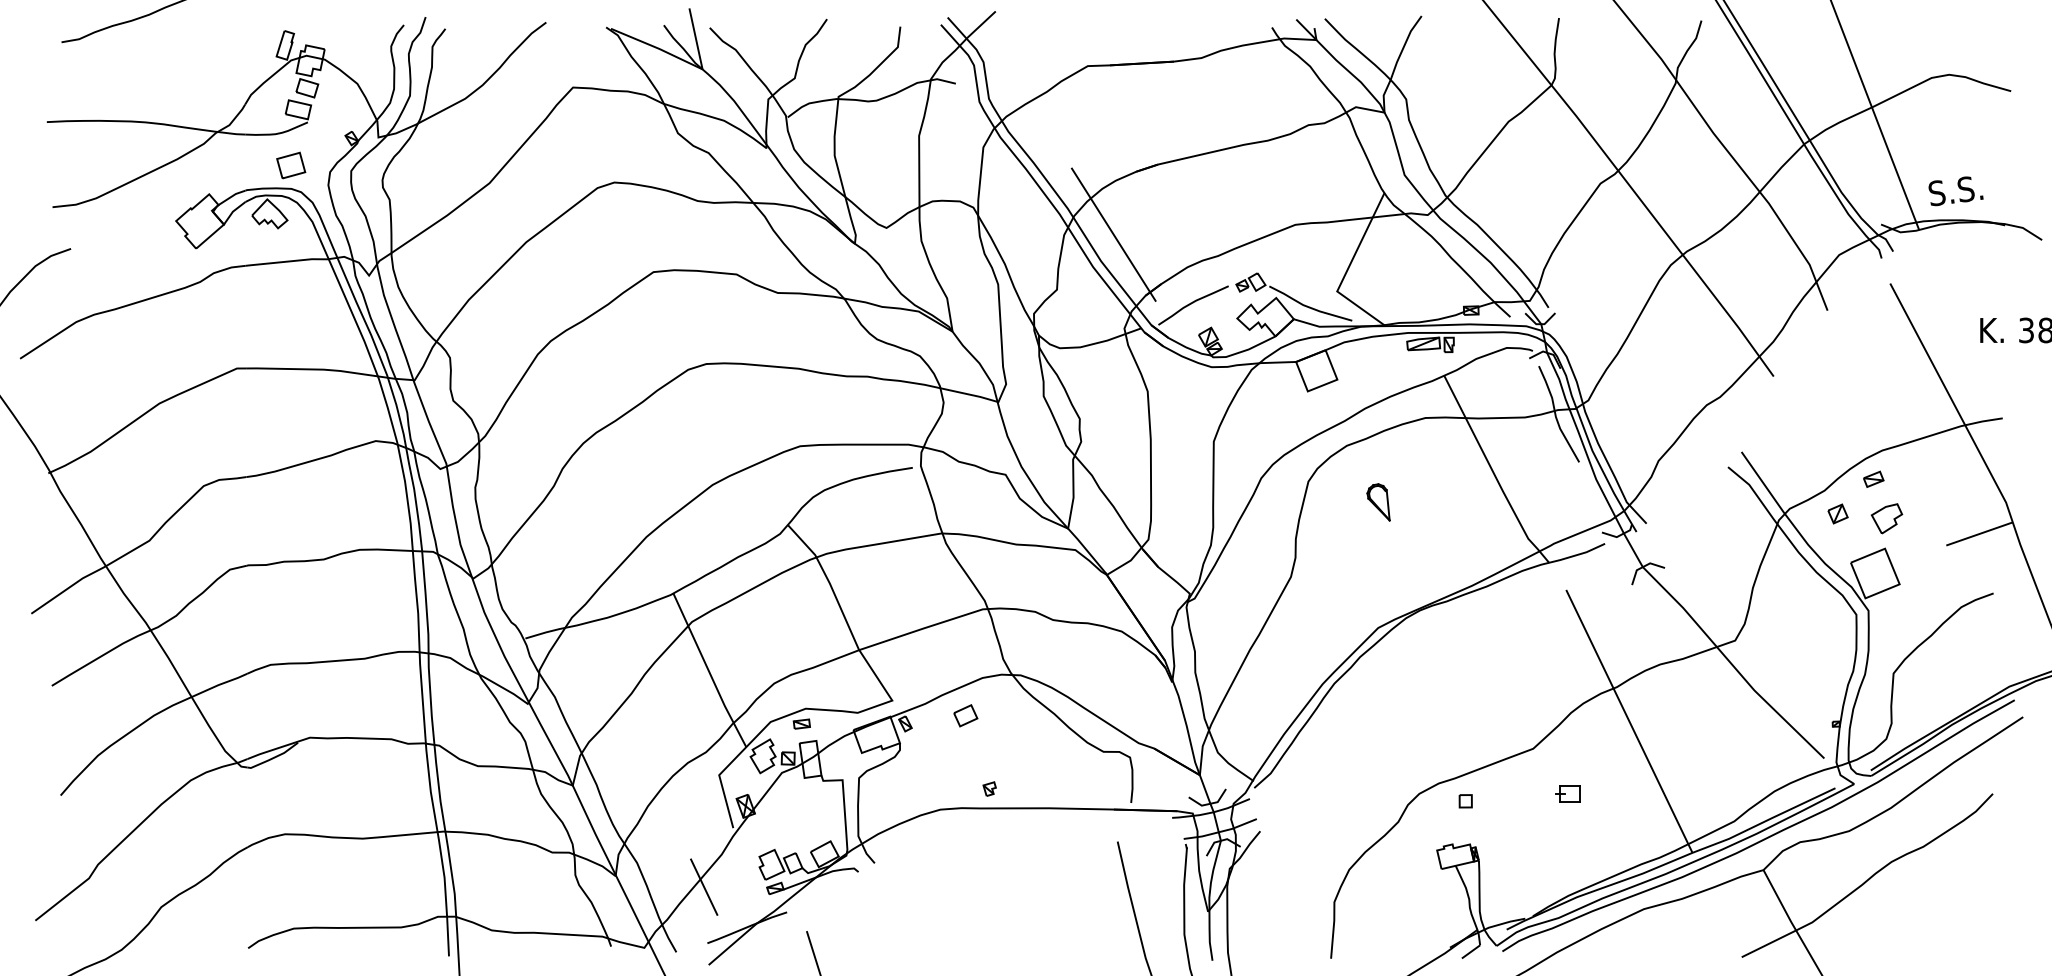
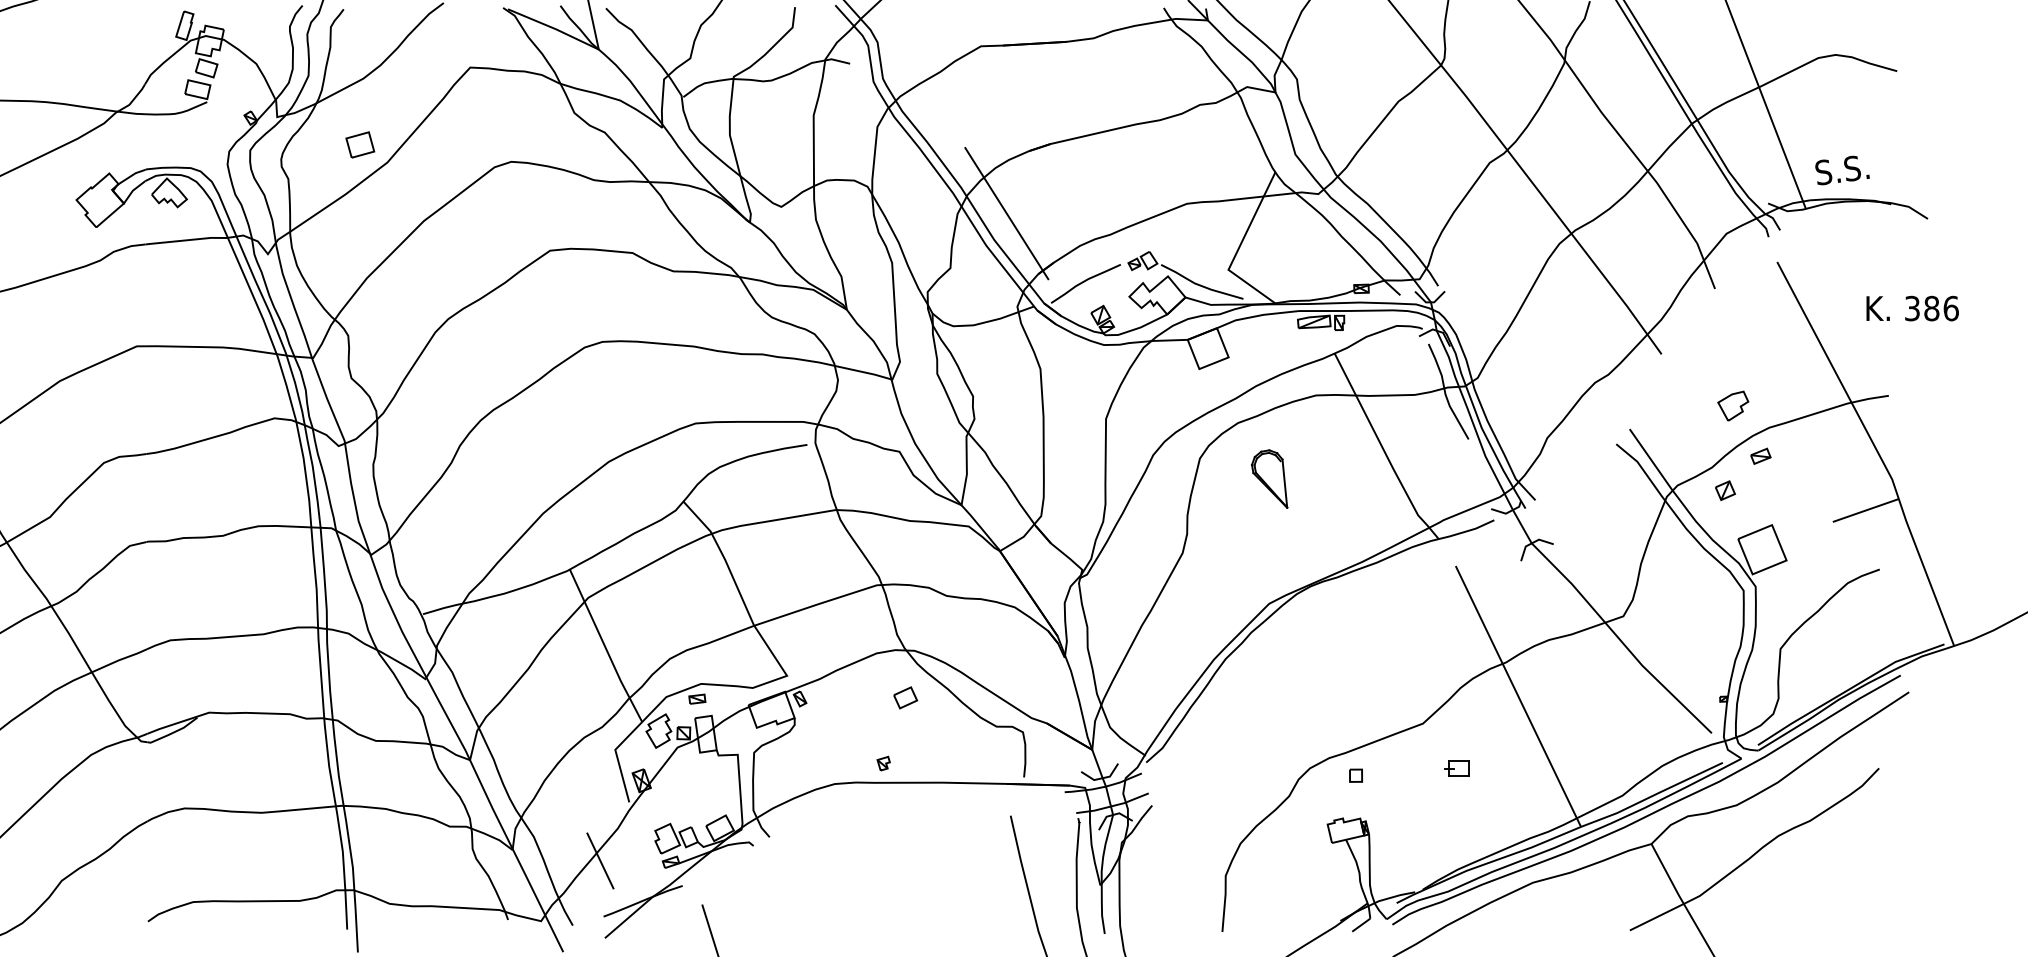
part: (291, 165) -> (360, 144), moved
part: (1378, 502) -> (1269, 479), size x1.6
part: (1886, 518) -> (1732, 405), moved
part: (965, 715) -> (905, 697), moved

